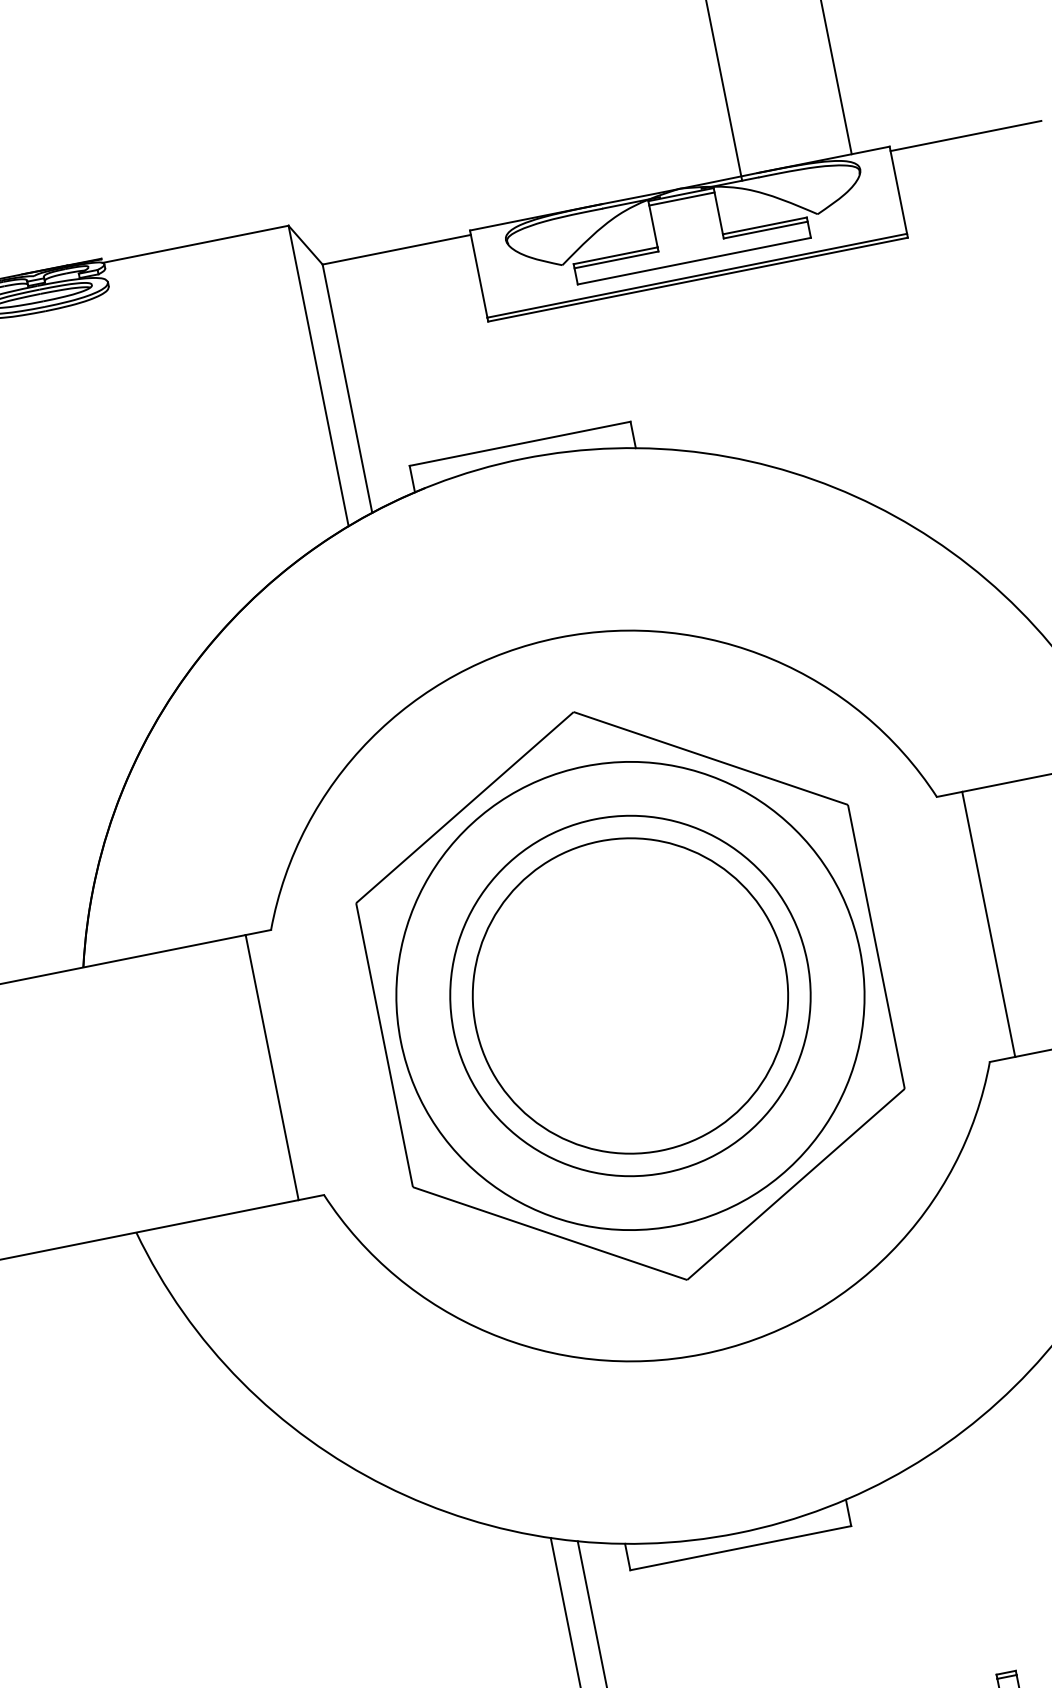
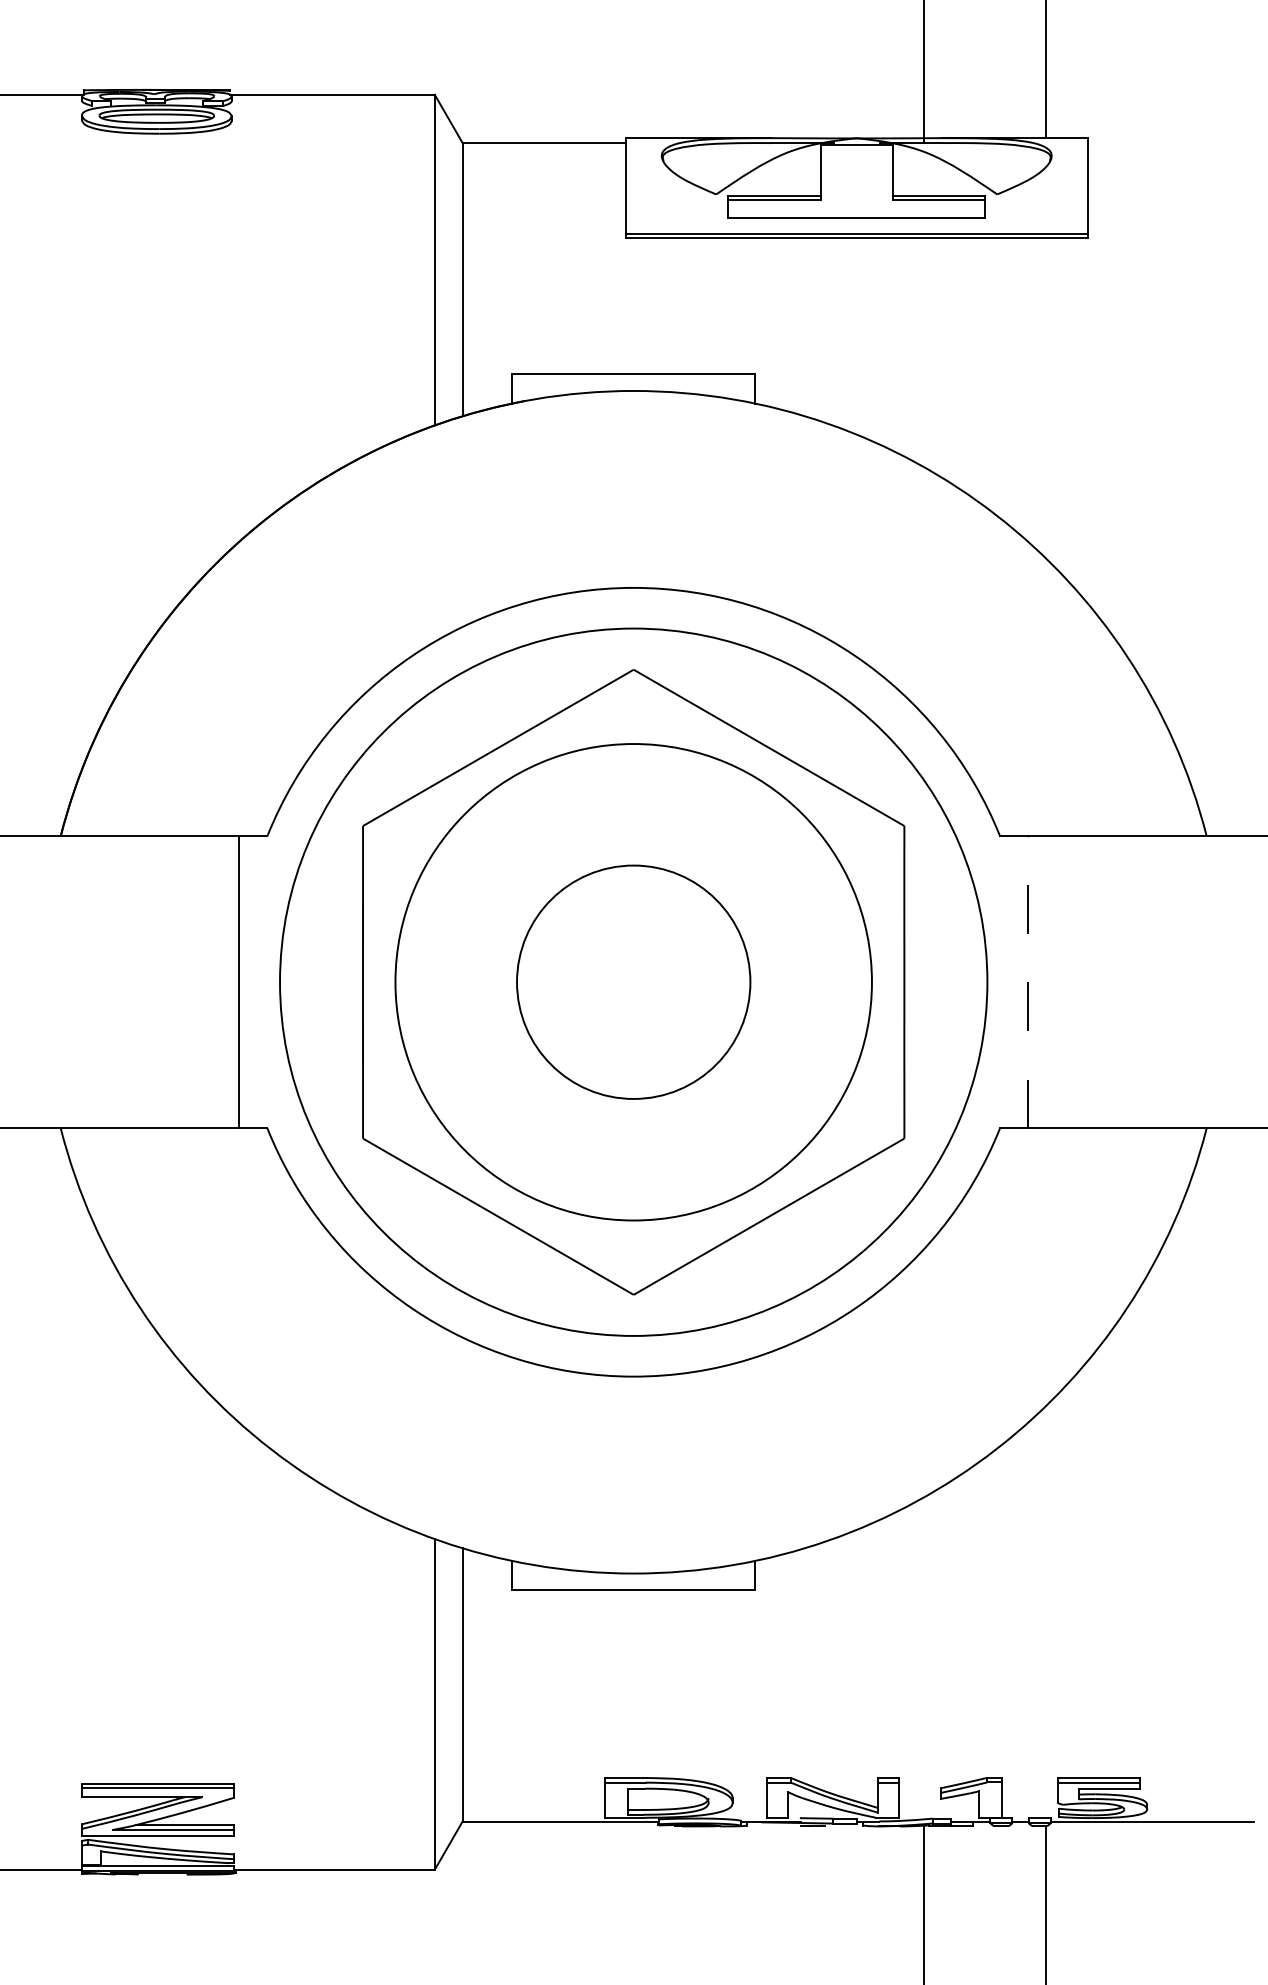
line: (965, 136) -> (1170, 143), removed
line: (681, 198) -> (856, 149), removed
line: (989, 924) -> (1028, 982), solid -> dashed
circle: (630, 995) -> (633, 981), size x0.6
circle: (630, 995) -> (633, 981), size x1.4
circle: (630, 996) -> (633, 982), size x1.4

